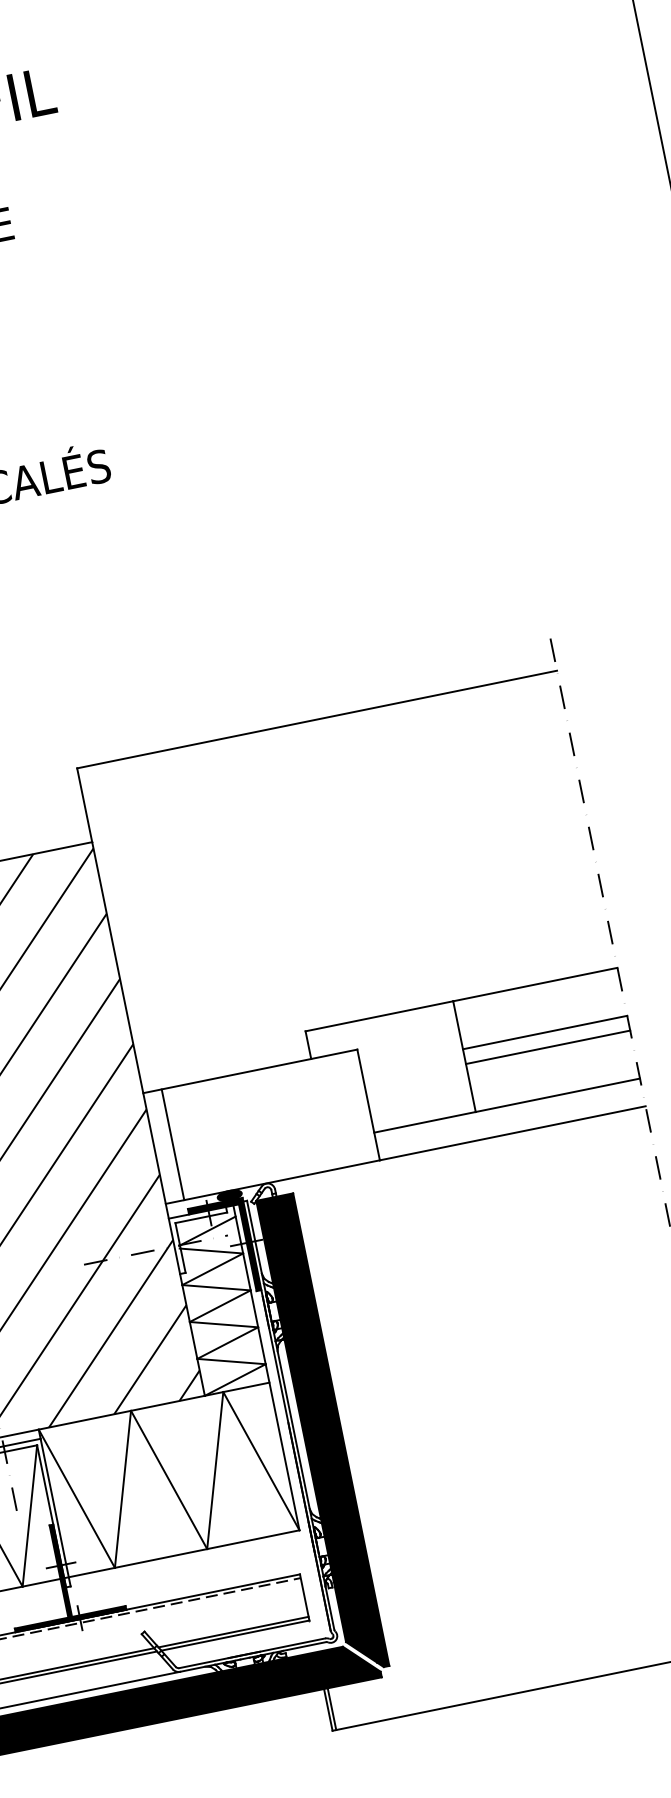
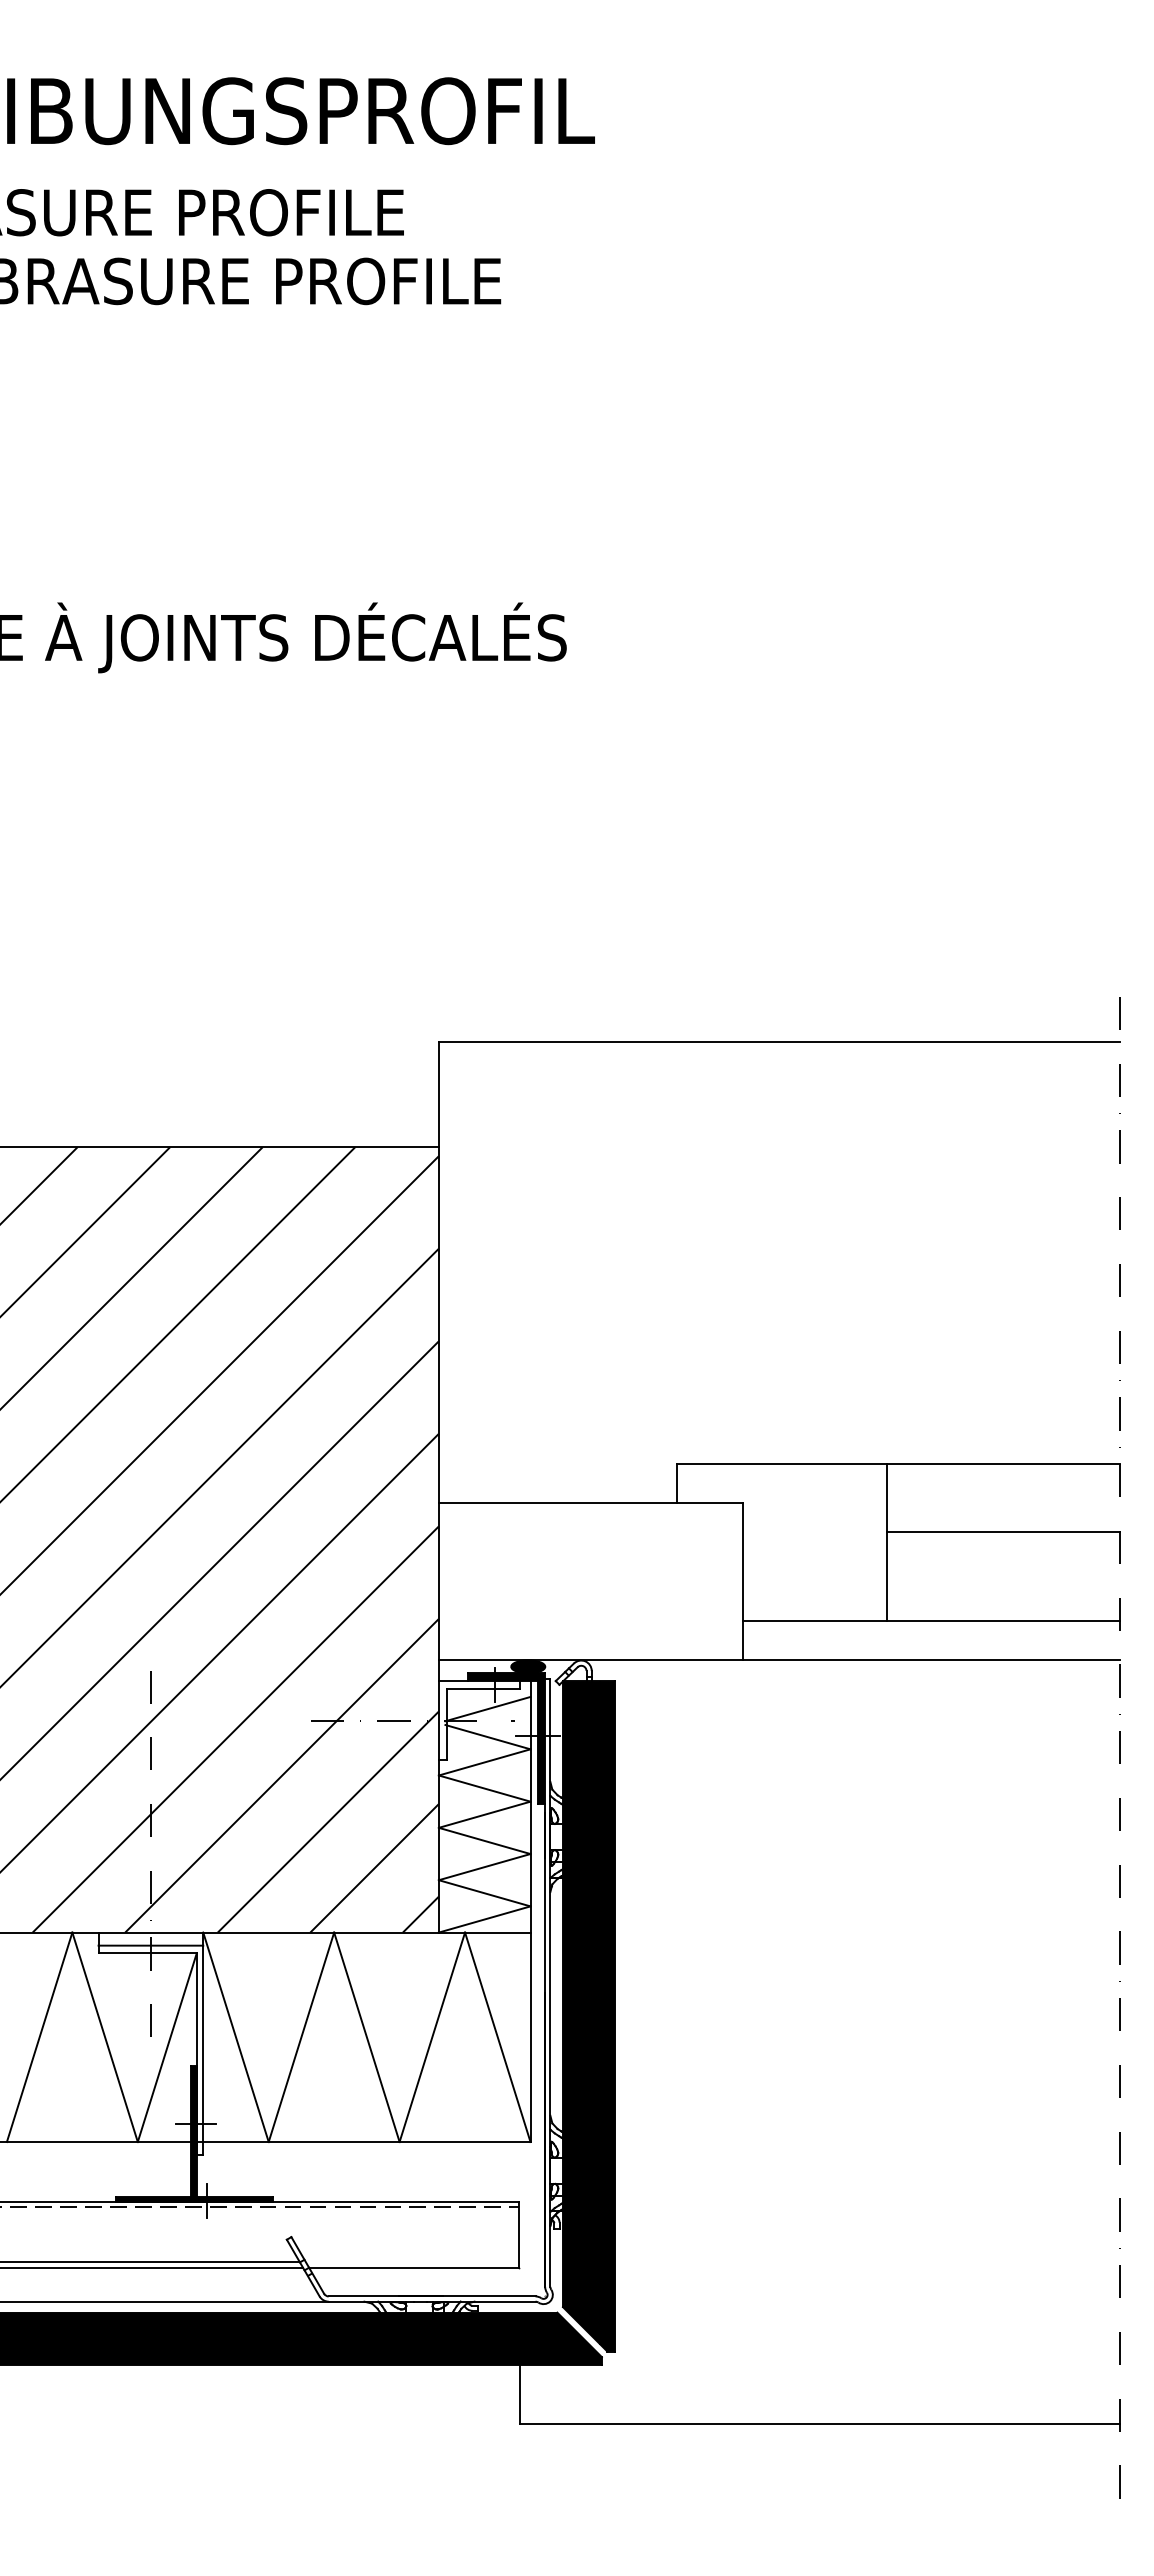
line: (547, 1047) -> (1002, 1552), removed
line: (173, 1144) -> (465, 1581), removed
line: (233, 1632) -> (412, 2262), removed
line: (332, 1709) -> (525, 2394), removed

